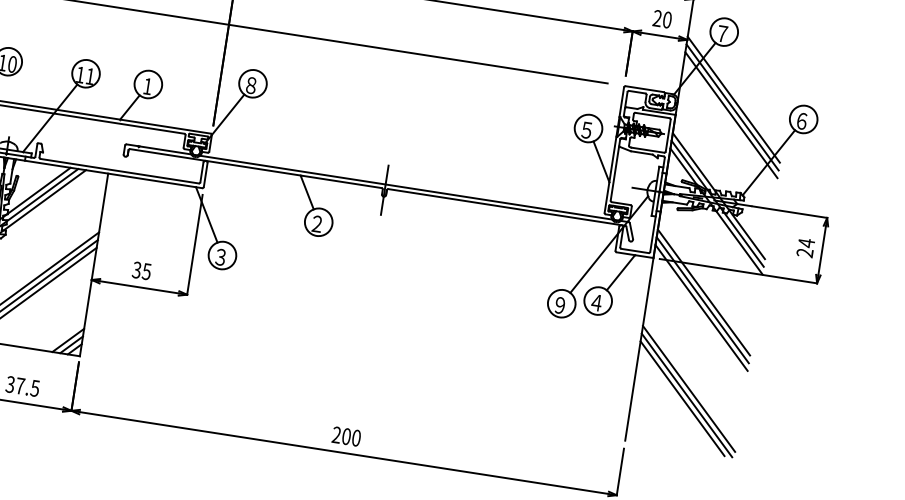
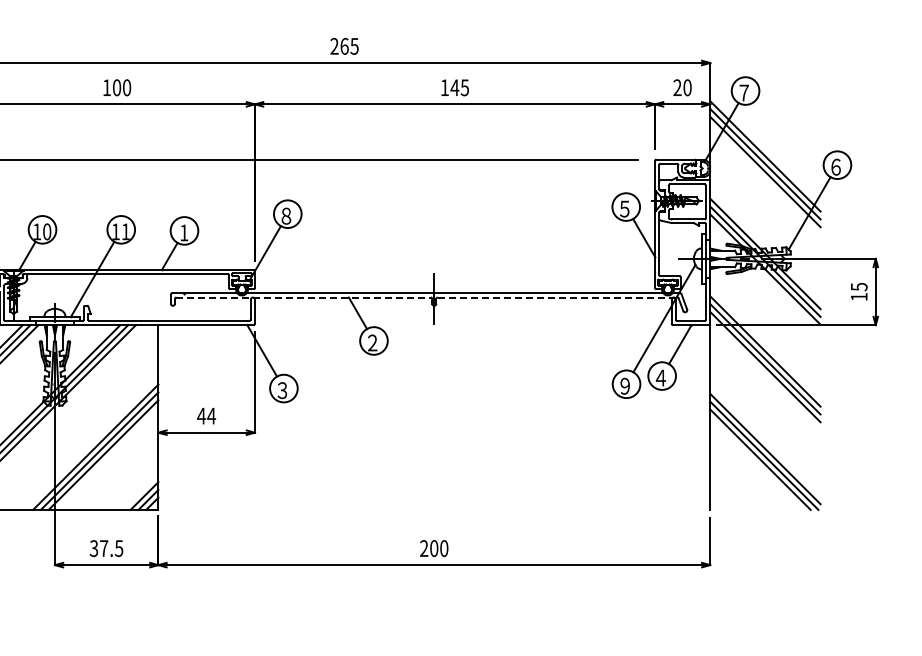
line: (256, 168) -> (304, 297), solid -> dashed
line: (506, 207) -> (557, 297), solid -> dashed
text: (805, 247) -> (858, 291), 24 -> 15
text: (141, 270) -> (206, 415), 35 -> 44

